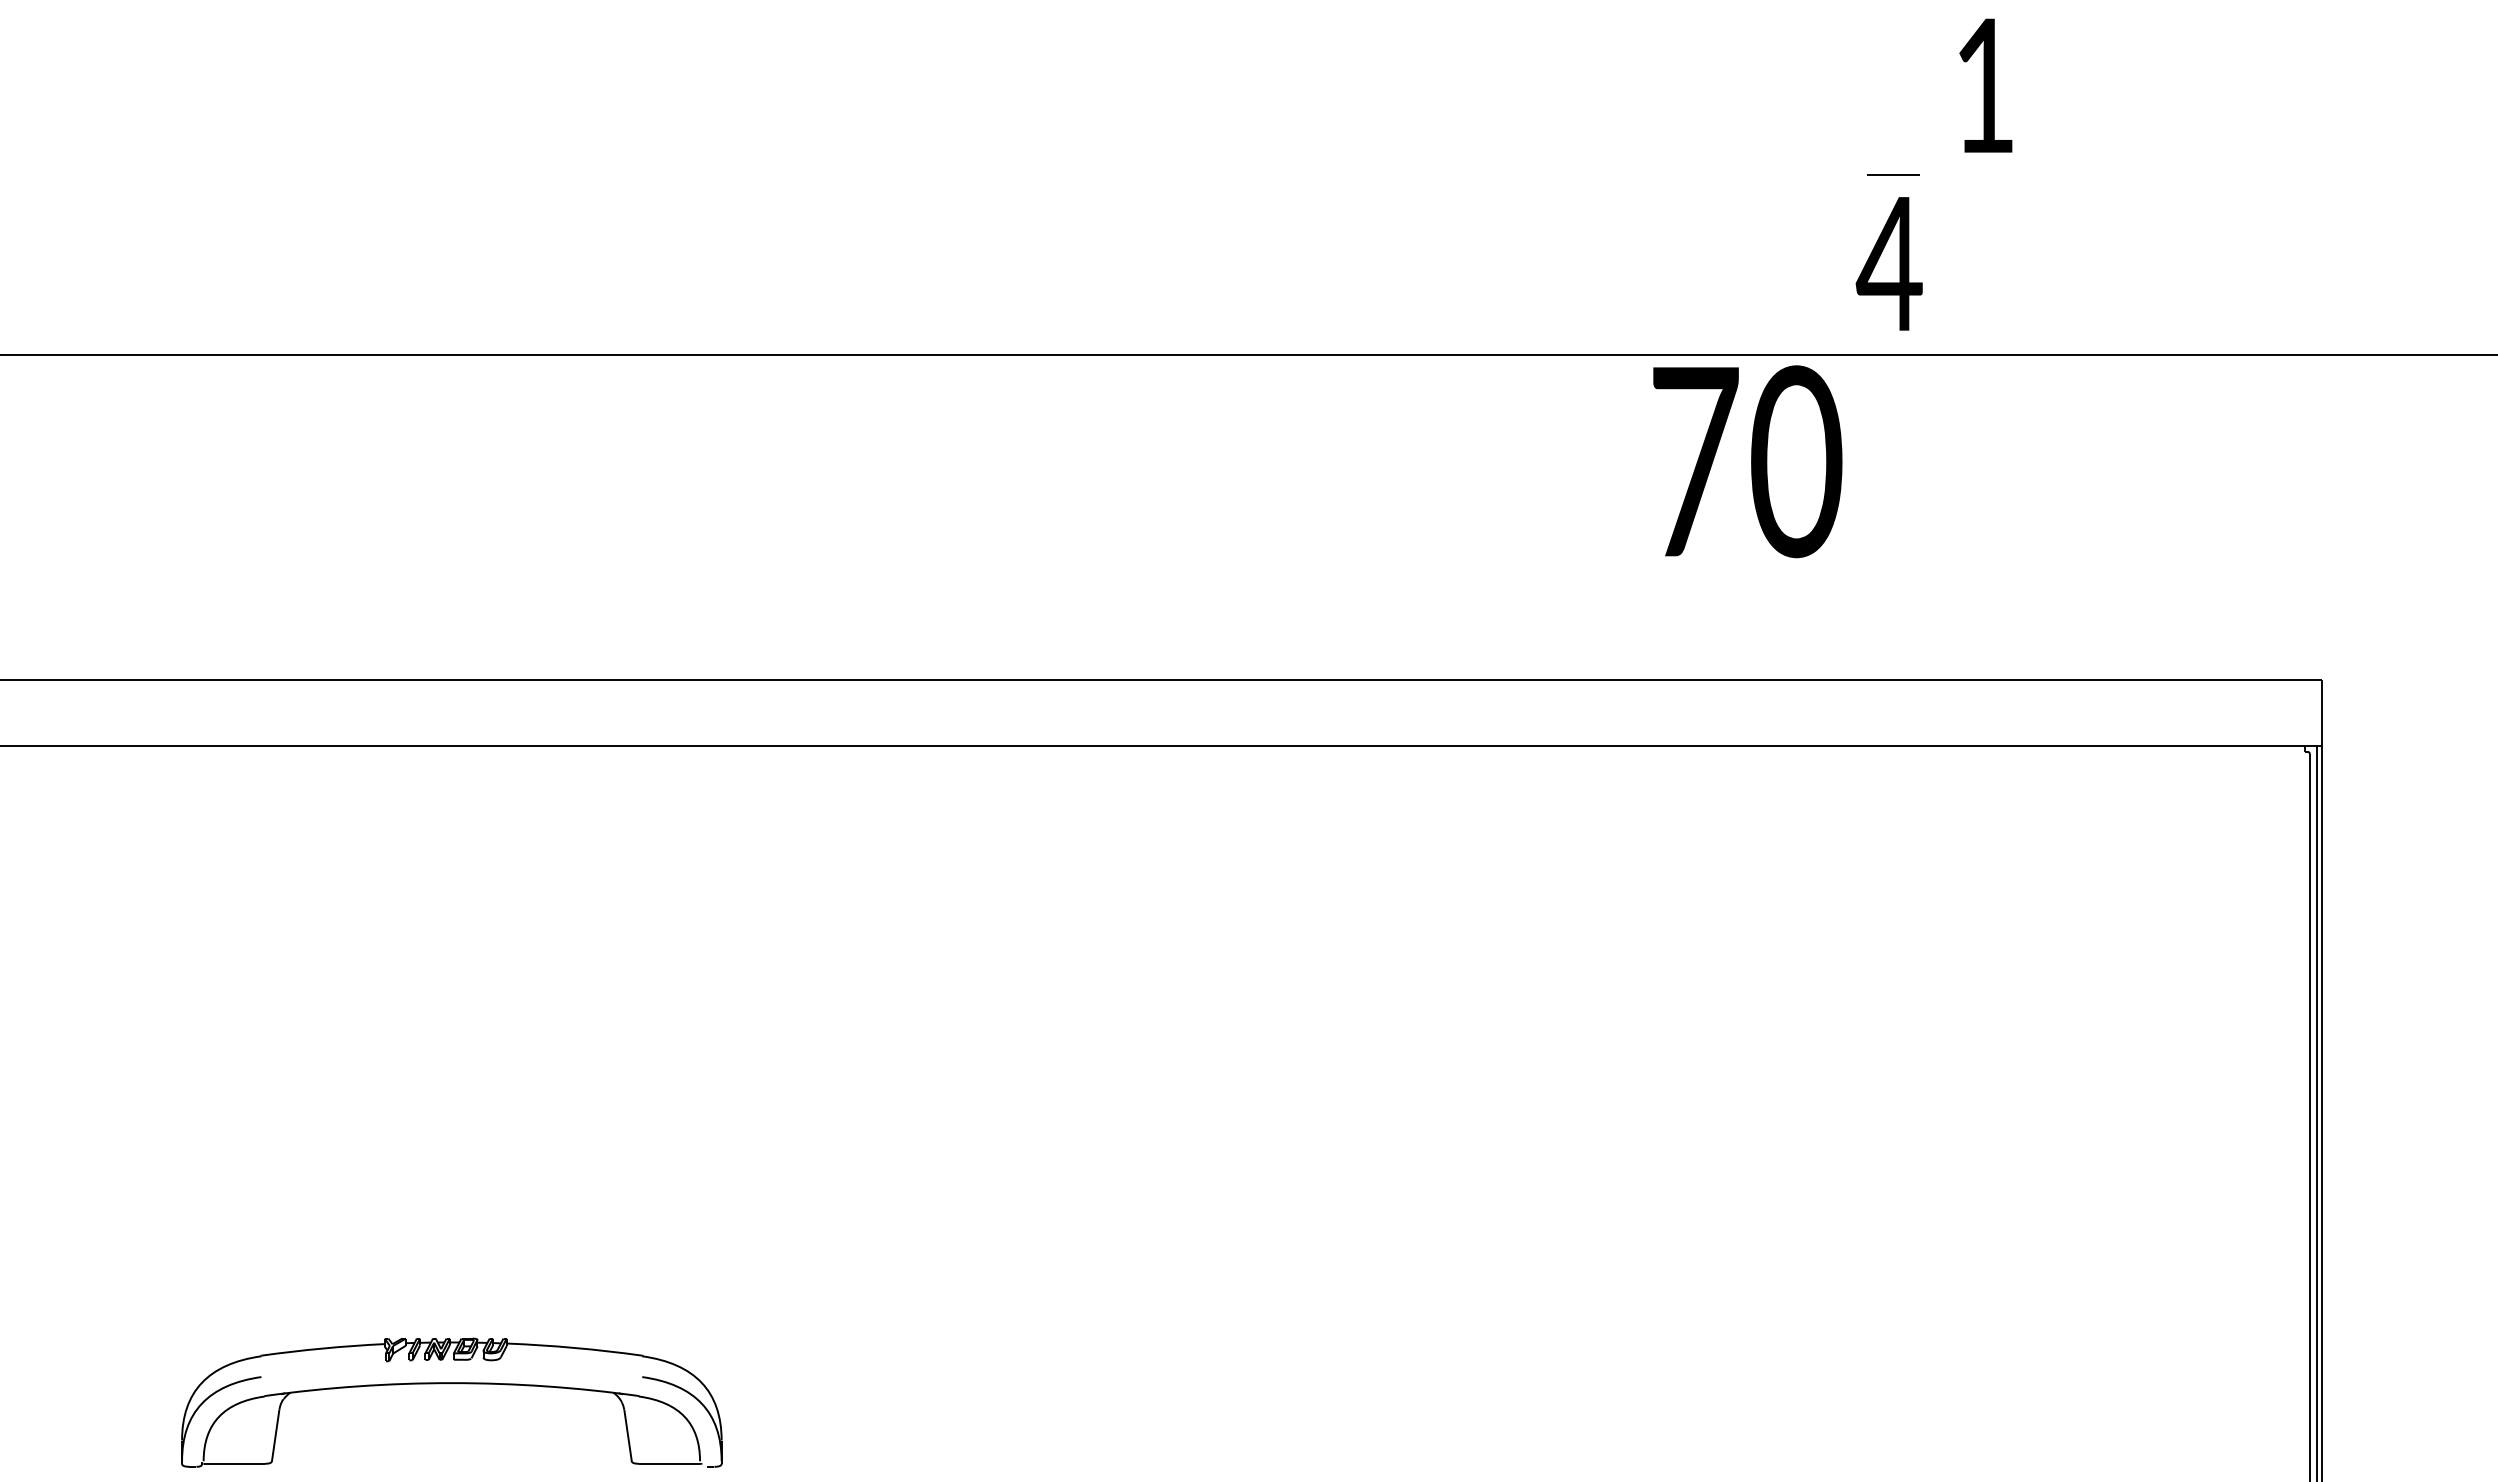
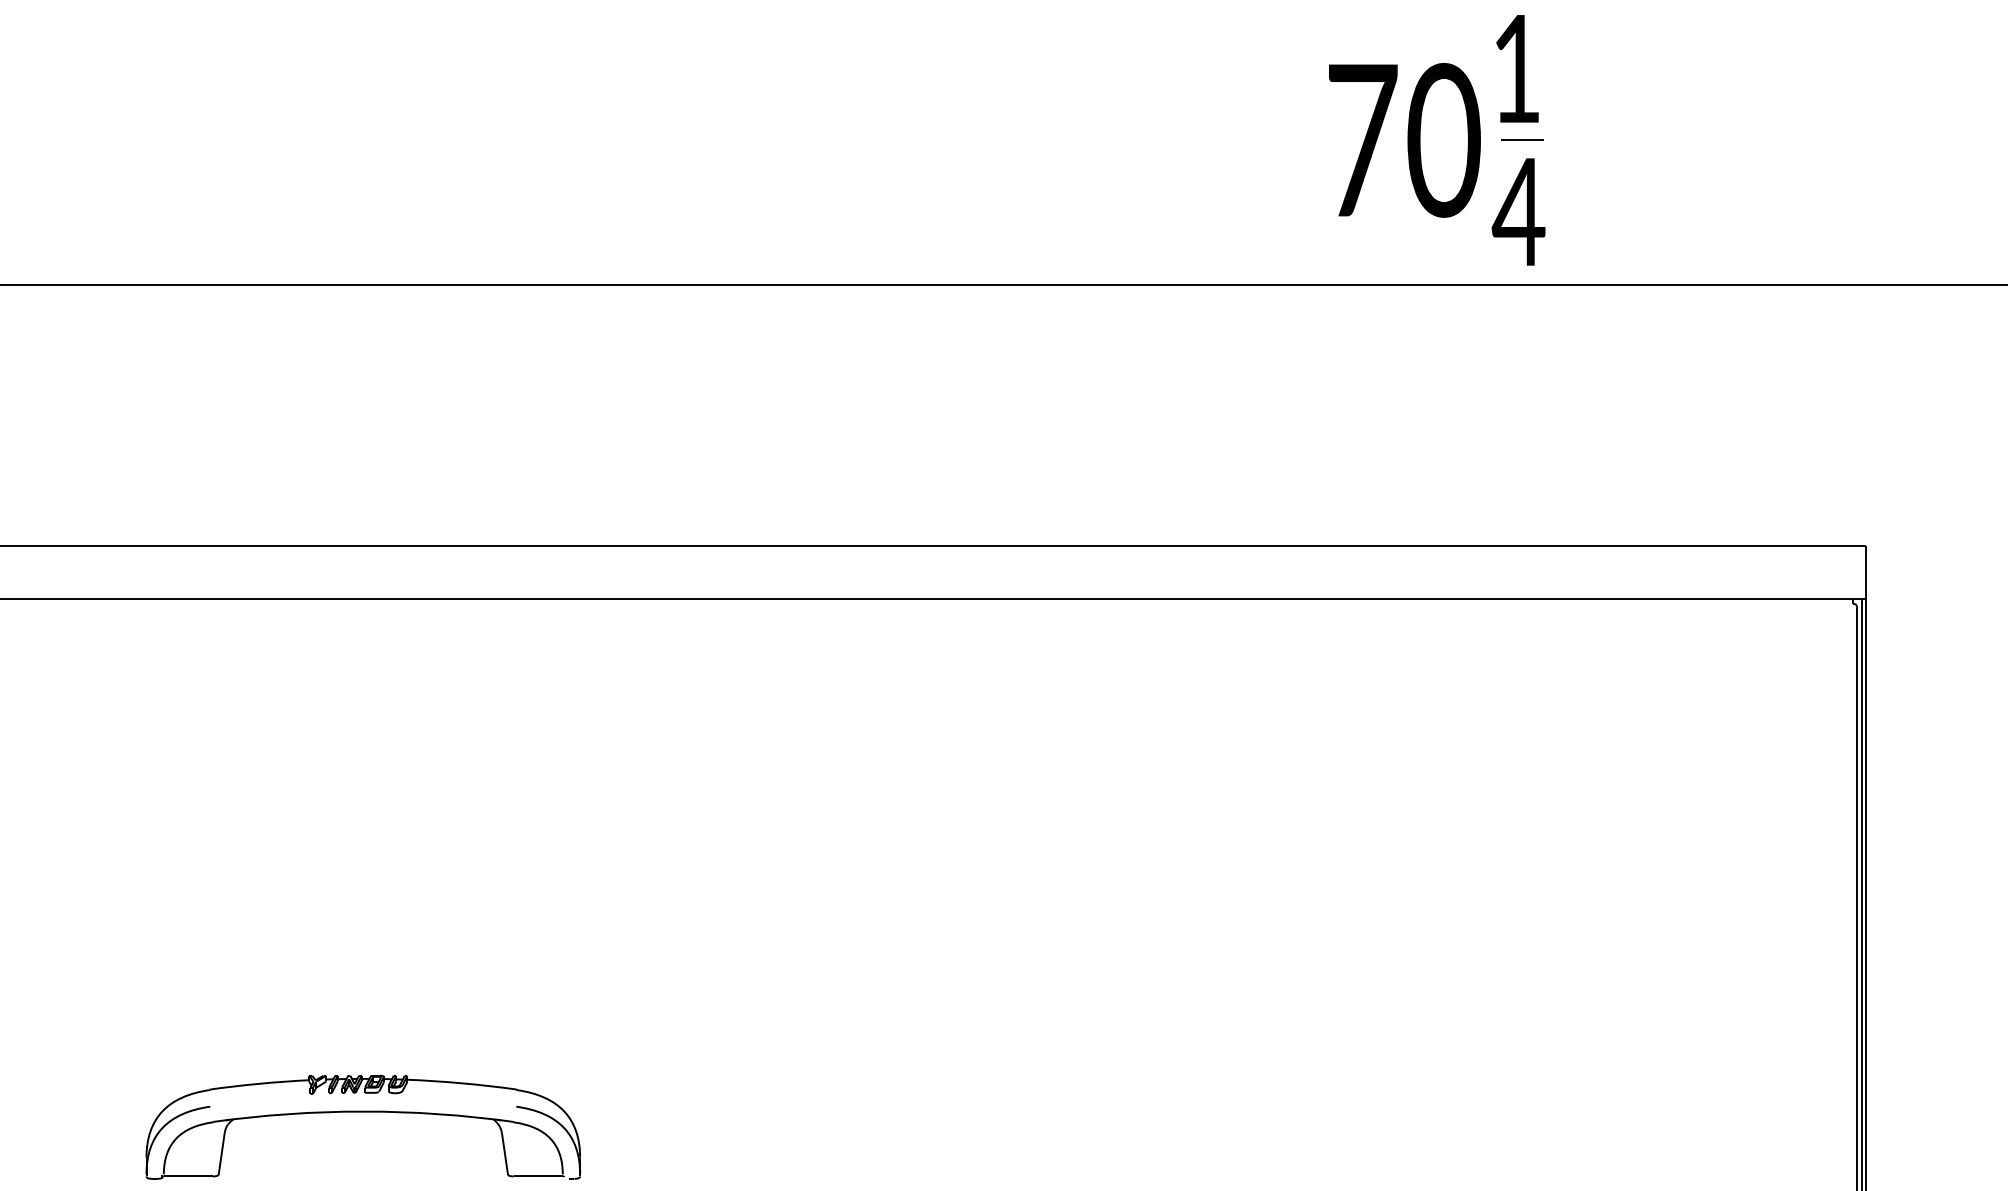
text: (1985, 85) -> (1517, 68), moved
text: (1747, 461) -> (1404, 140), moved

